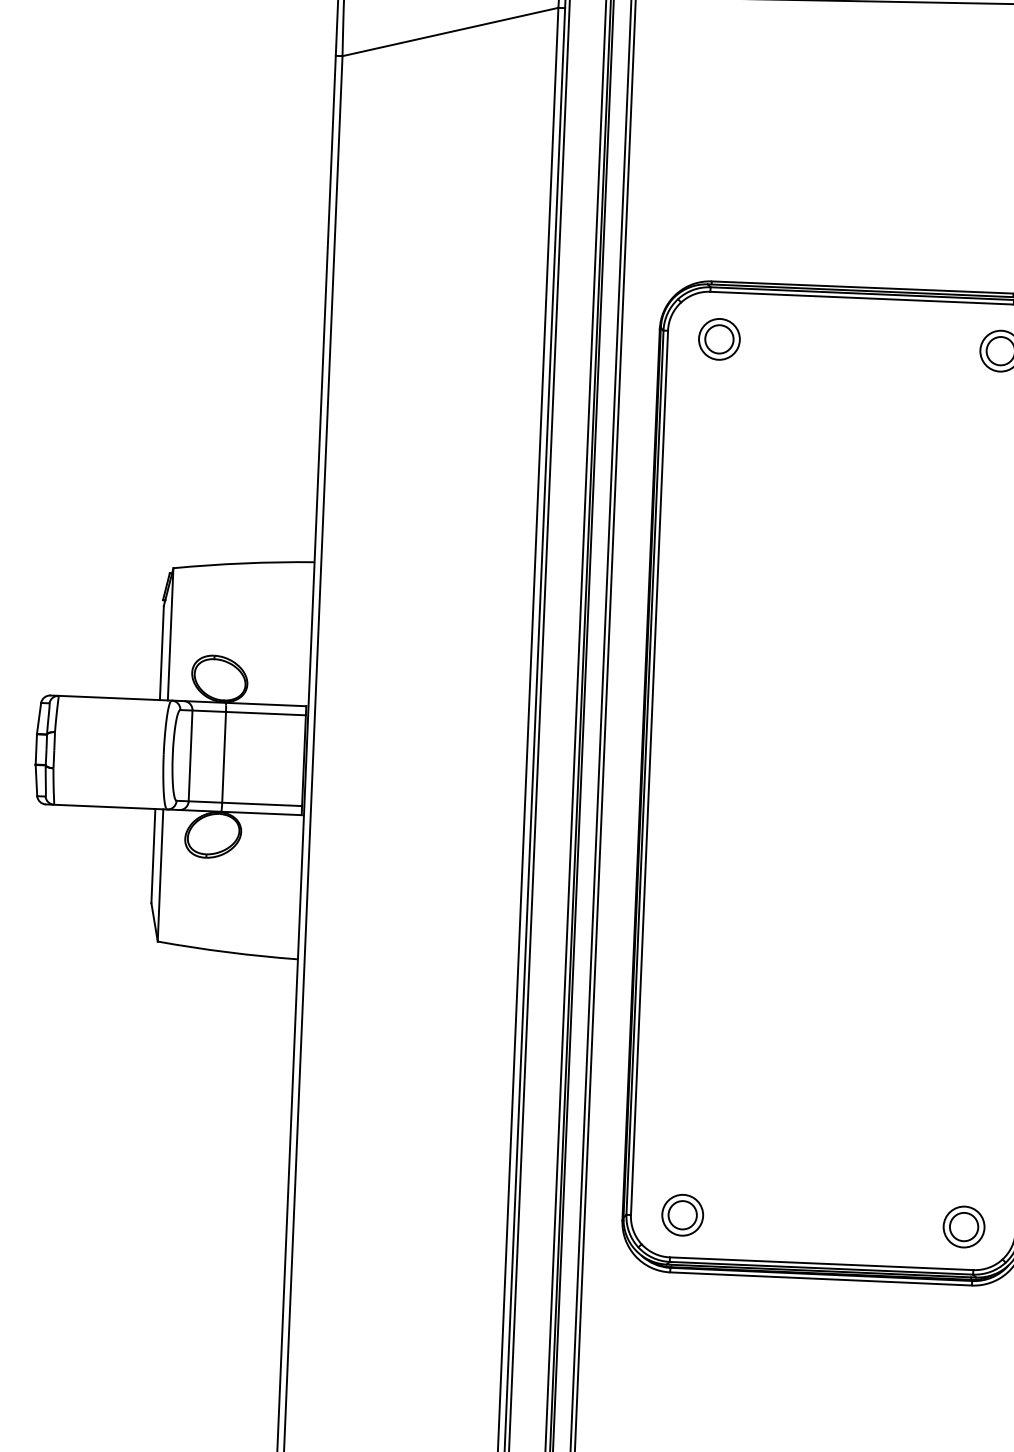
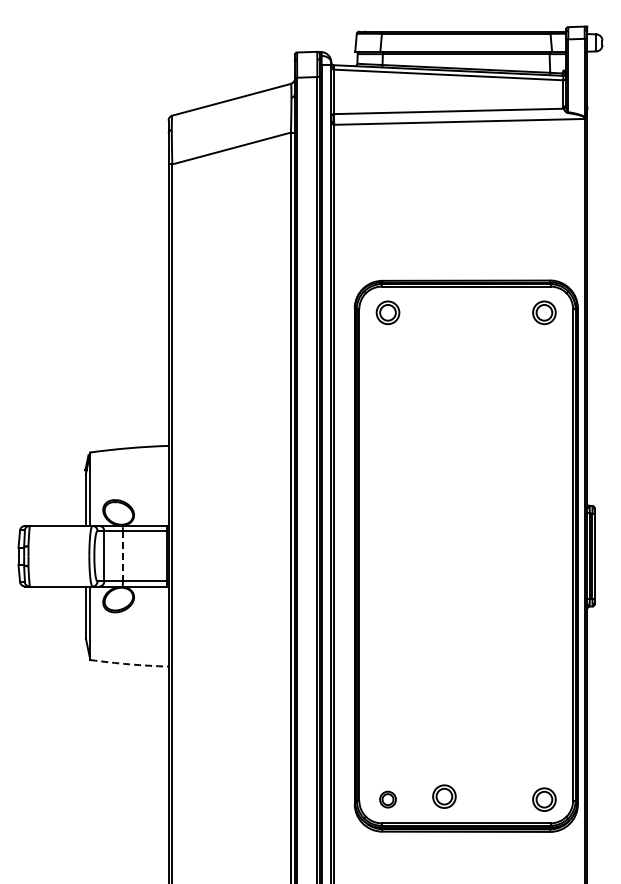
line: (223, 757) -> (122, 556), solid -> dashed
arc: (227, 952) -> (129, 664), solid -> dashed
part: (784, 1213) -> (444, 796), added
part: (681, 1214) -> (387, 799), size x0.7

